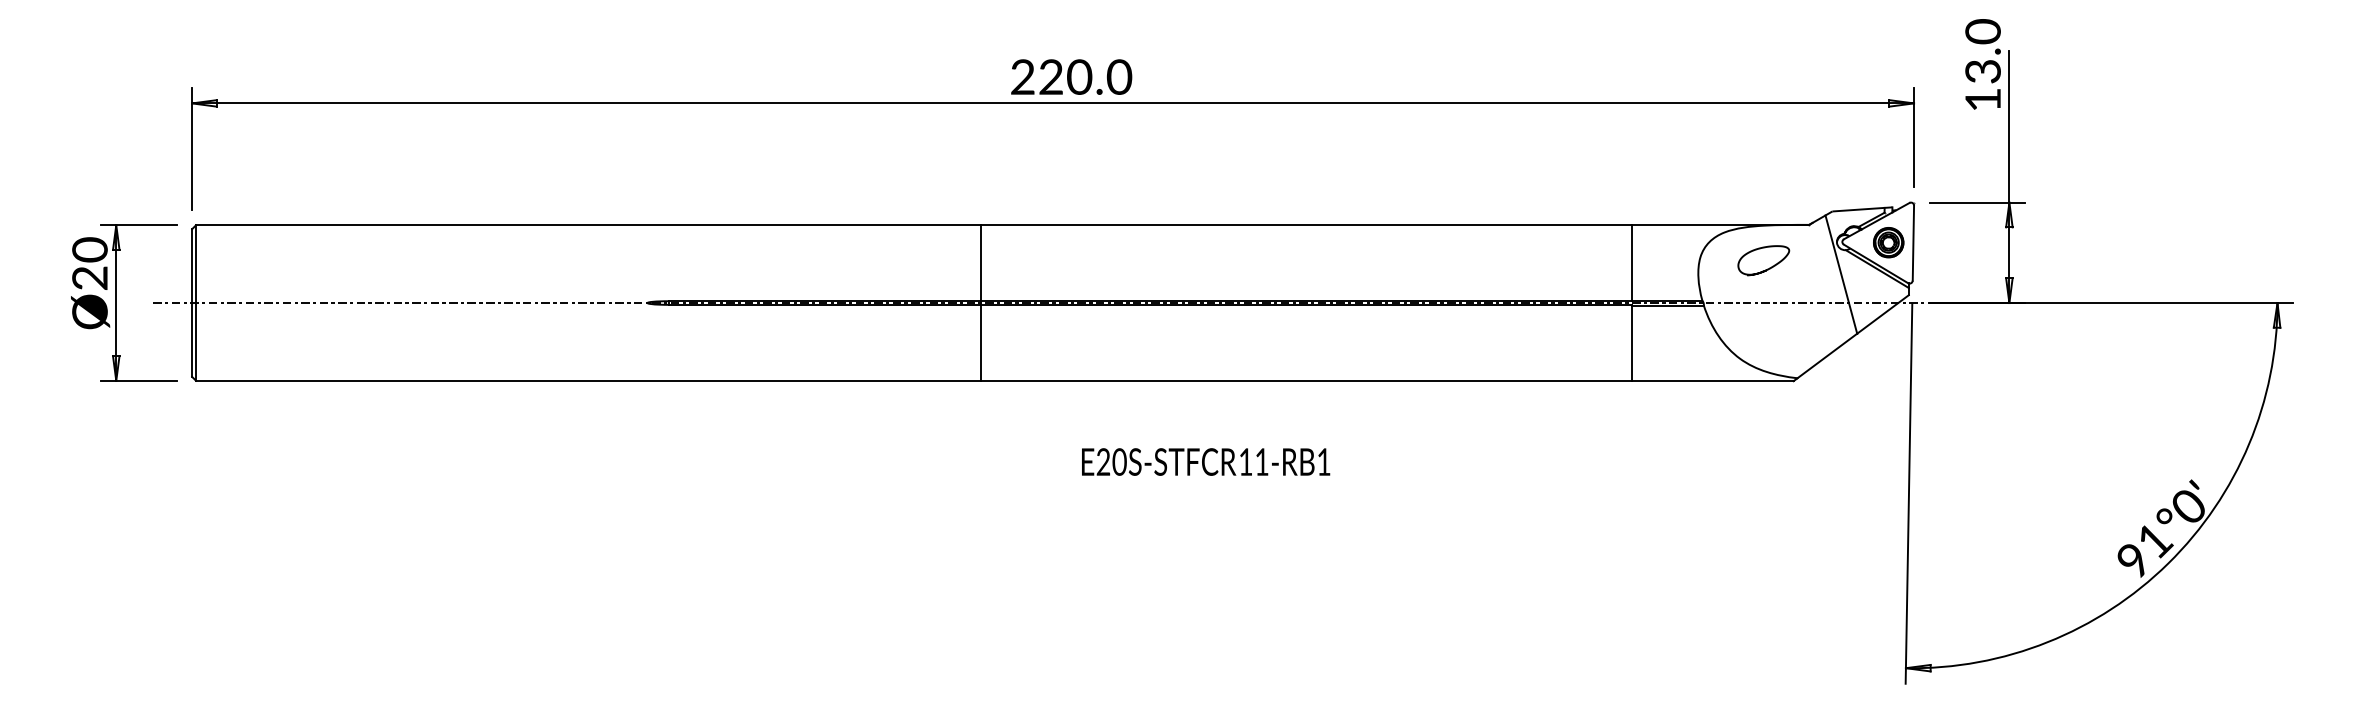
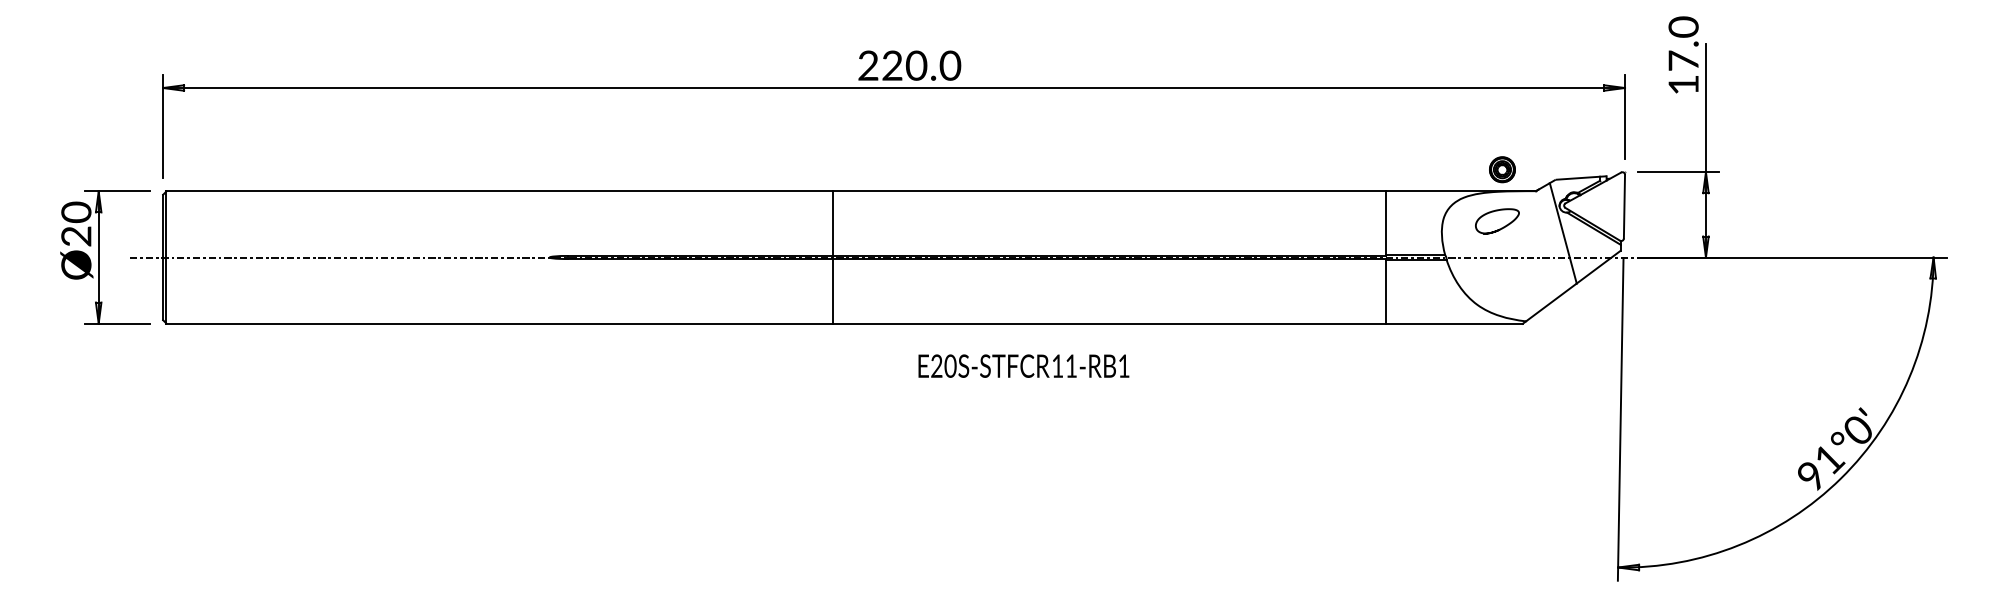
text: (1982, 71) -> (1683, 60), 13.0 -> 17.0
part: (1888, 242) -> (1502, 169), moved
text: (1206, 461) -> (1024, 365), moved

